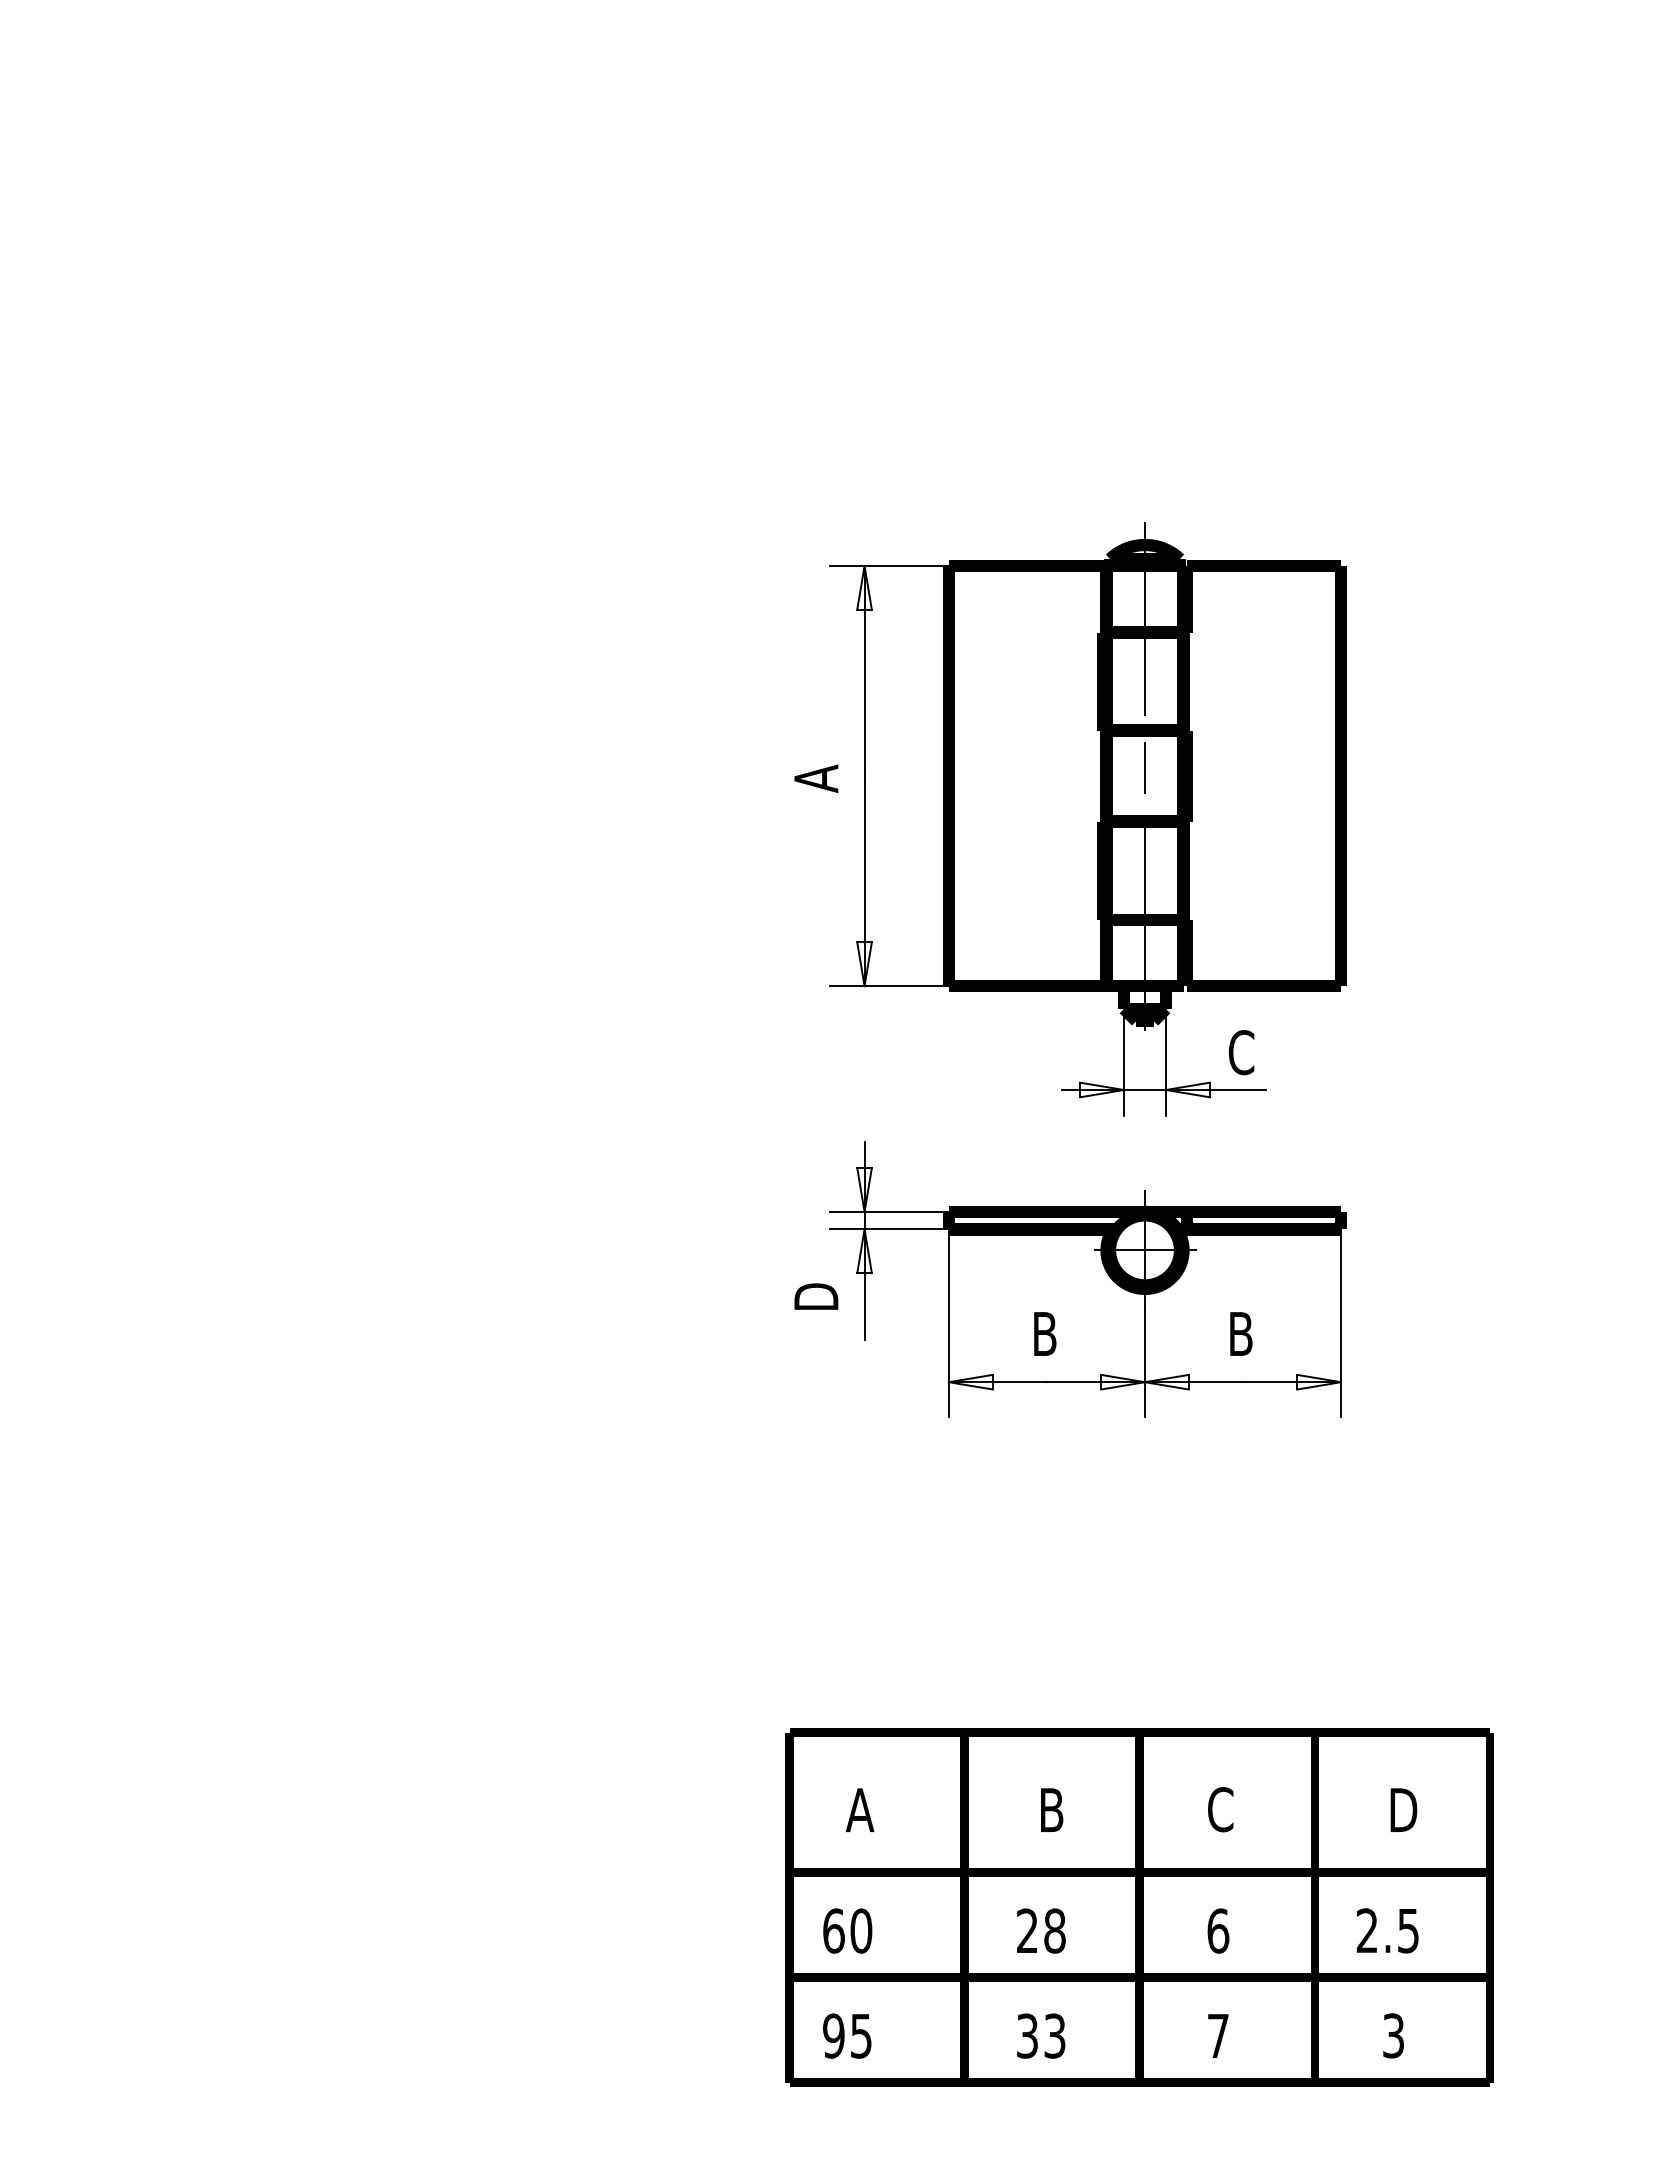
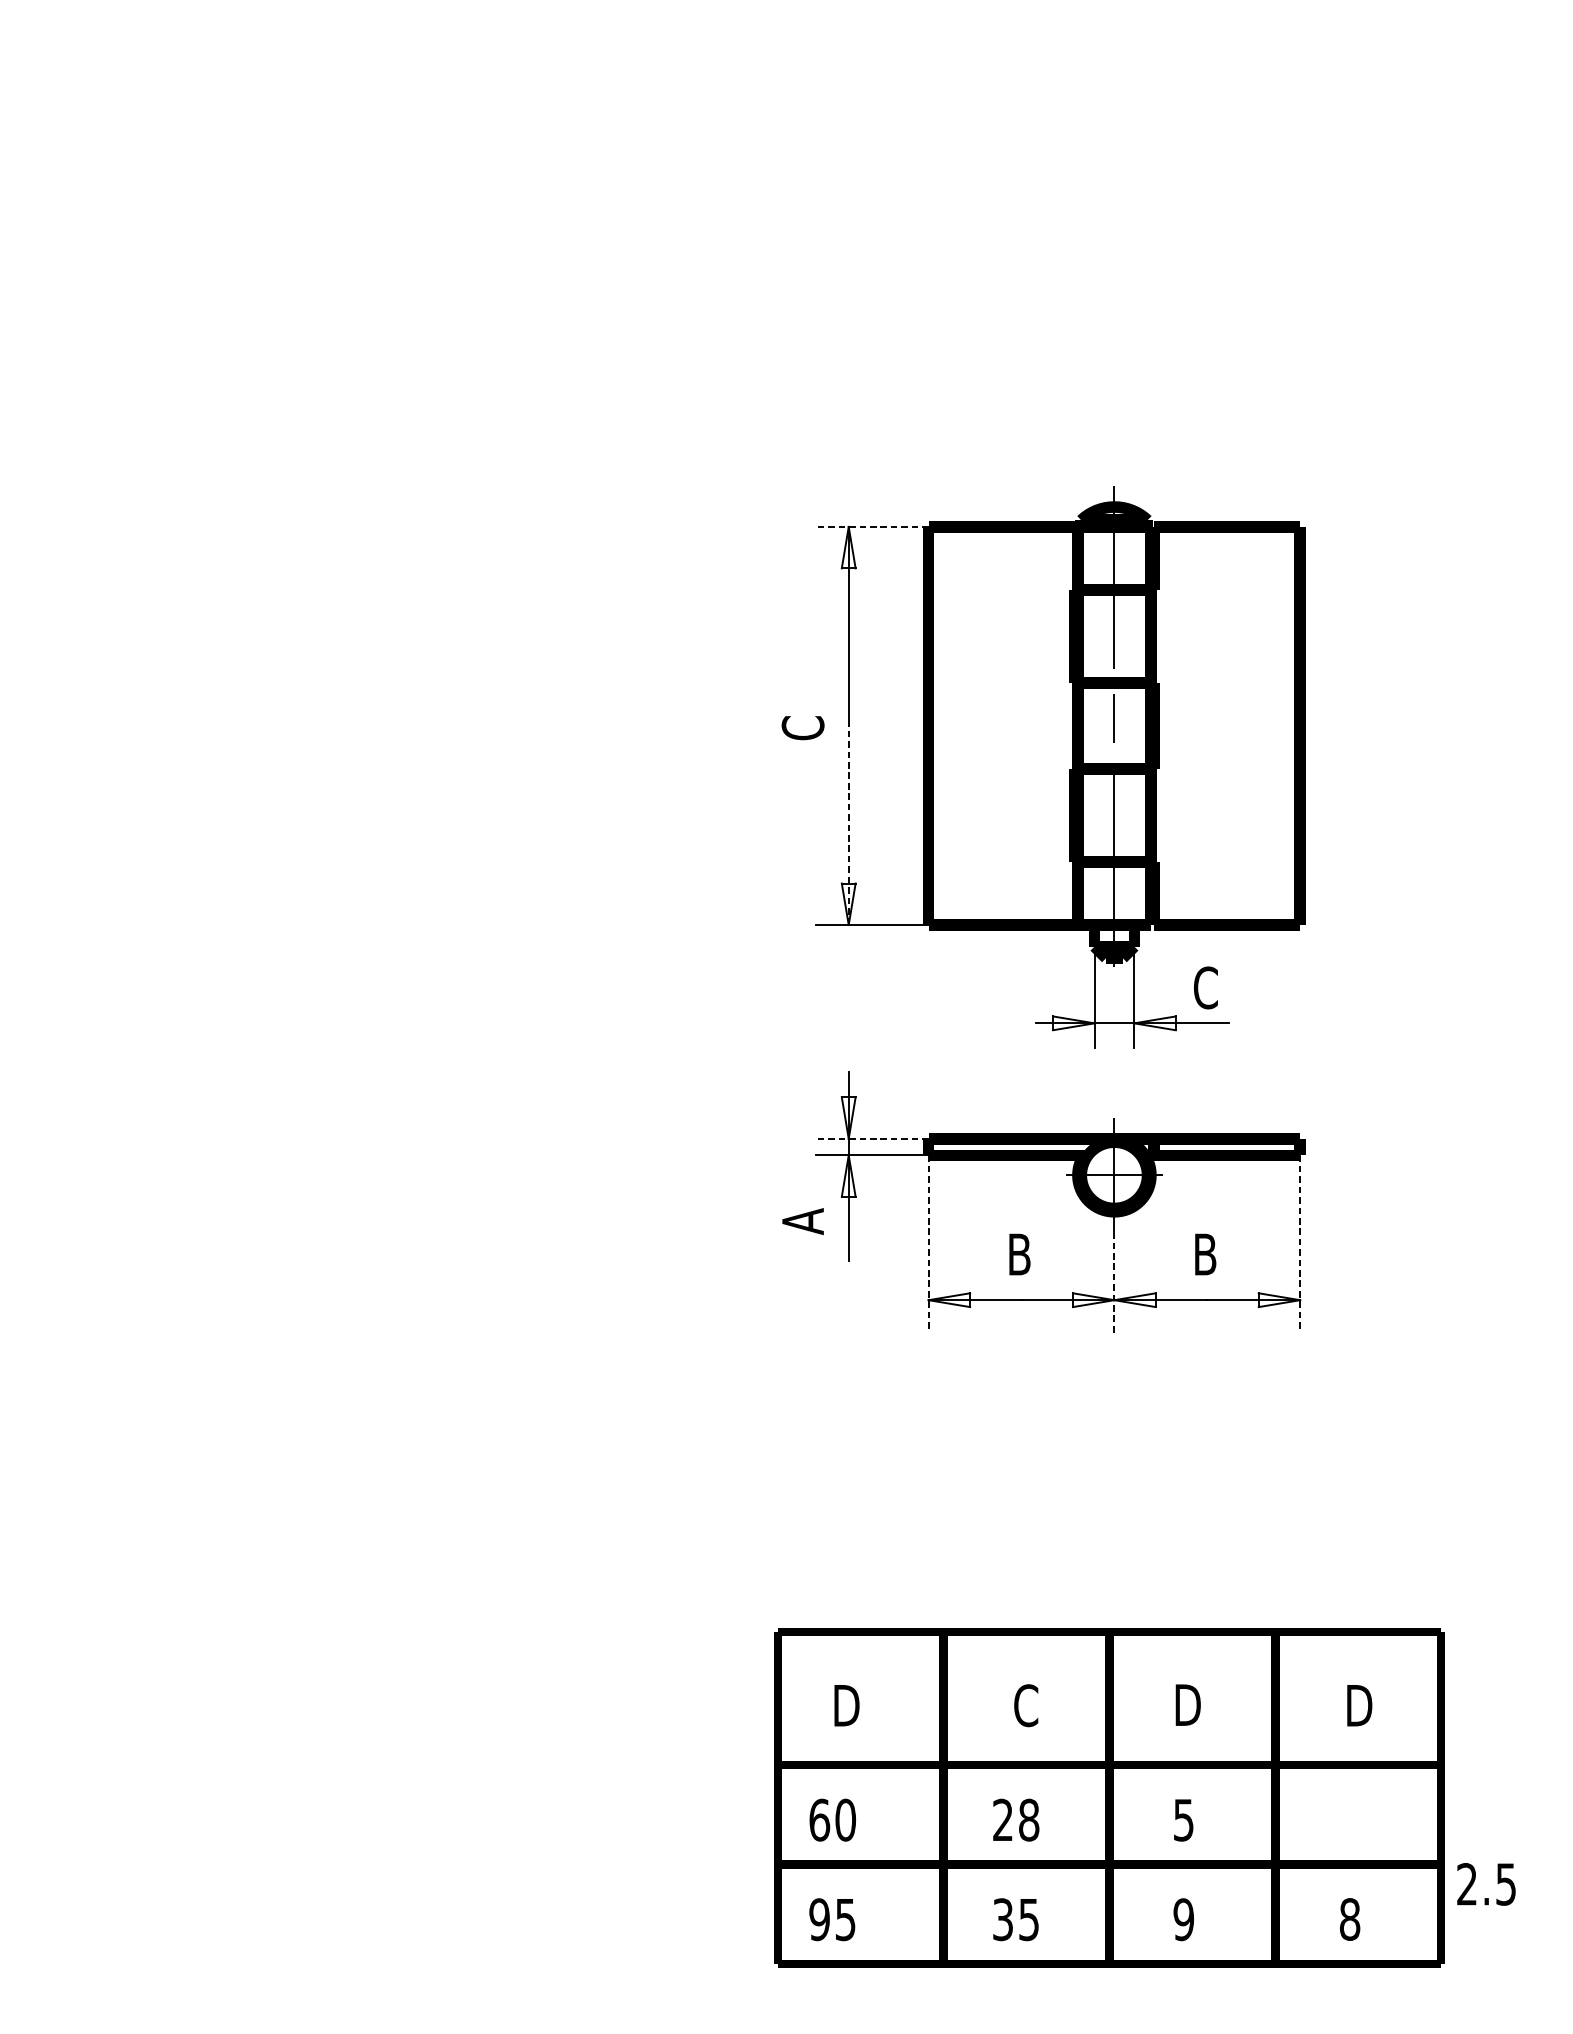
line: (889, 566) -> (872, 527), solid -> dashed
text: (816, 778) -> (803, 728), A -> C
line: (864, 880) -> (848, 824), solid -> dashed
line: (889, 1211) -> (872, 1138), solid -> dashed
text: (816, 1298) -> (803, 1220), D -> A
line: (948, 1323) -> (928, 1244), solid -> dashed
line: (1341, 1323) -> (1300, 1244), solid -> dashed
line: (1145, 1364) -> (1114, 1283), solid -> dashed
text: (1051, 1809) -> (1025, 1705), B -> C
text: (1222, 1809) -> (1187, 1705), C -> D
text: (860, 1810) -> (844, 1705), A -> D
text: (1218, 1930) -> (1184, 1819), 6 -> 5
text: (1387, 1930) -> (1486, 1884), moved
text: (1055, 2035) -> (1029, 1919), 33 -> 35
text: (1217, 2035) -> (1183, 1919), 7 -> 9
text: (1393, 2035) -> (1349, 1919), 3 -> 8

